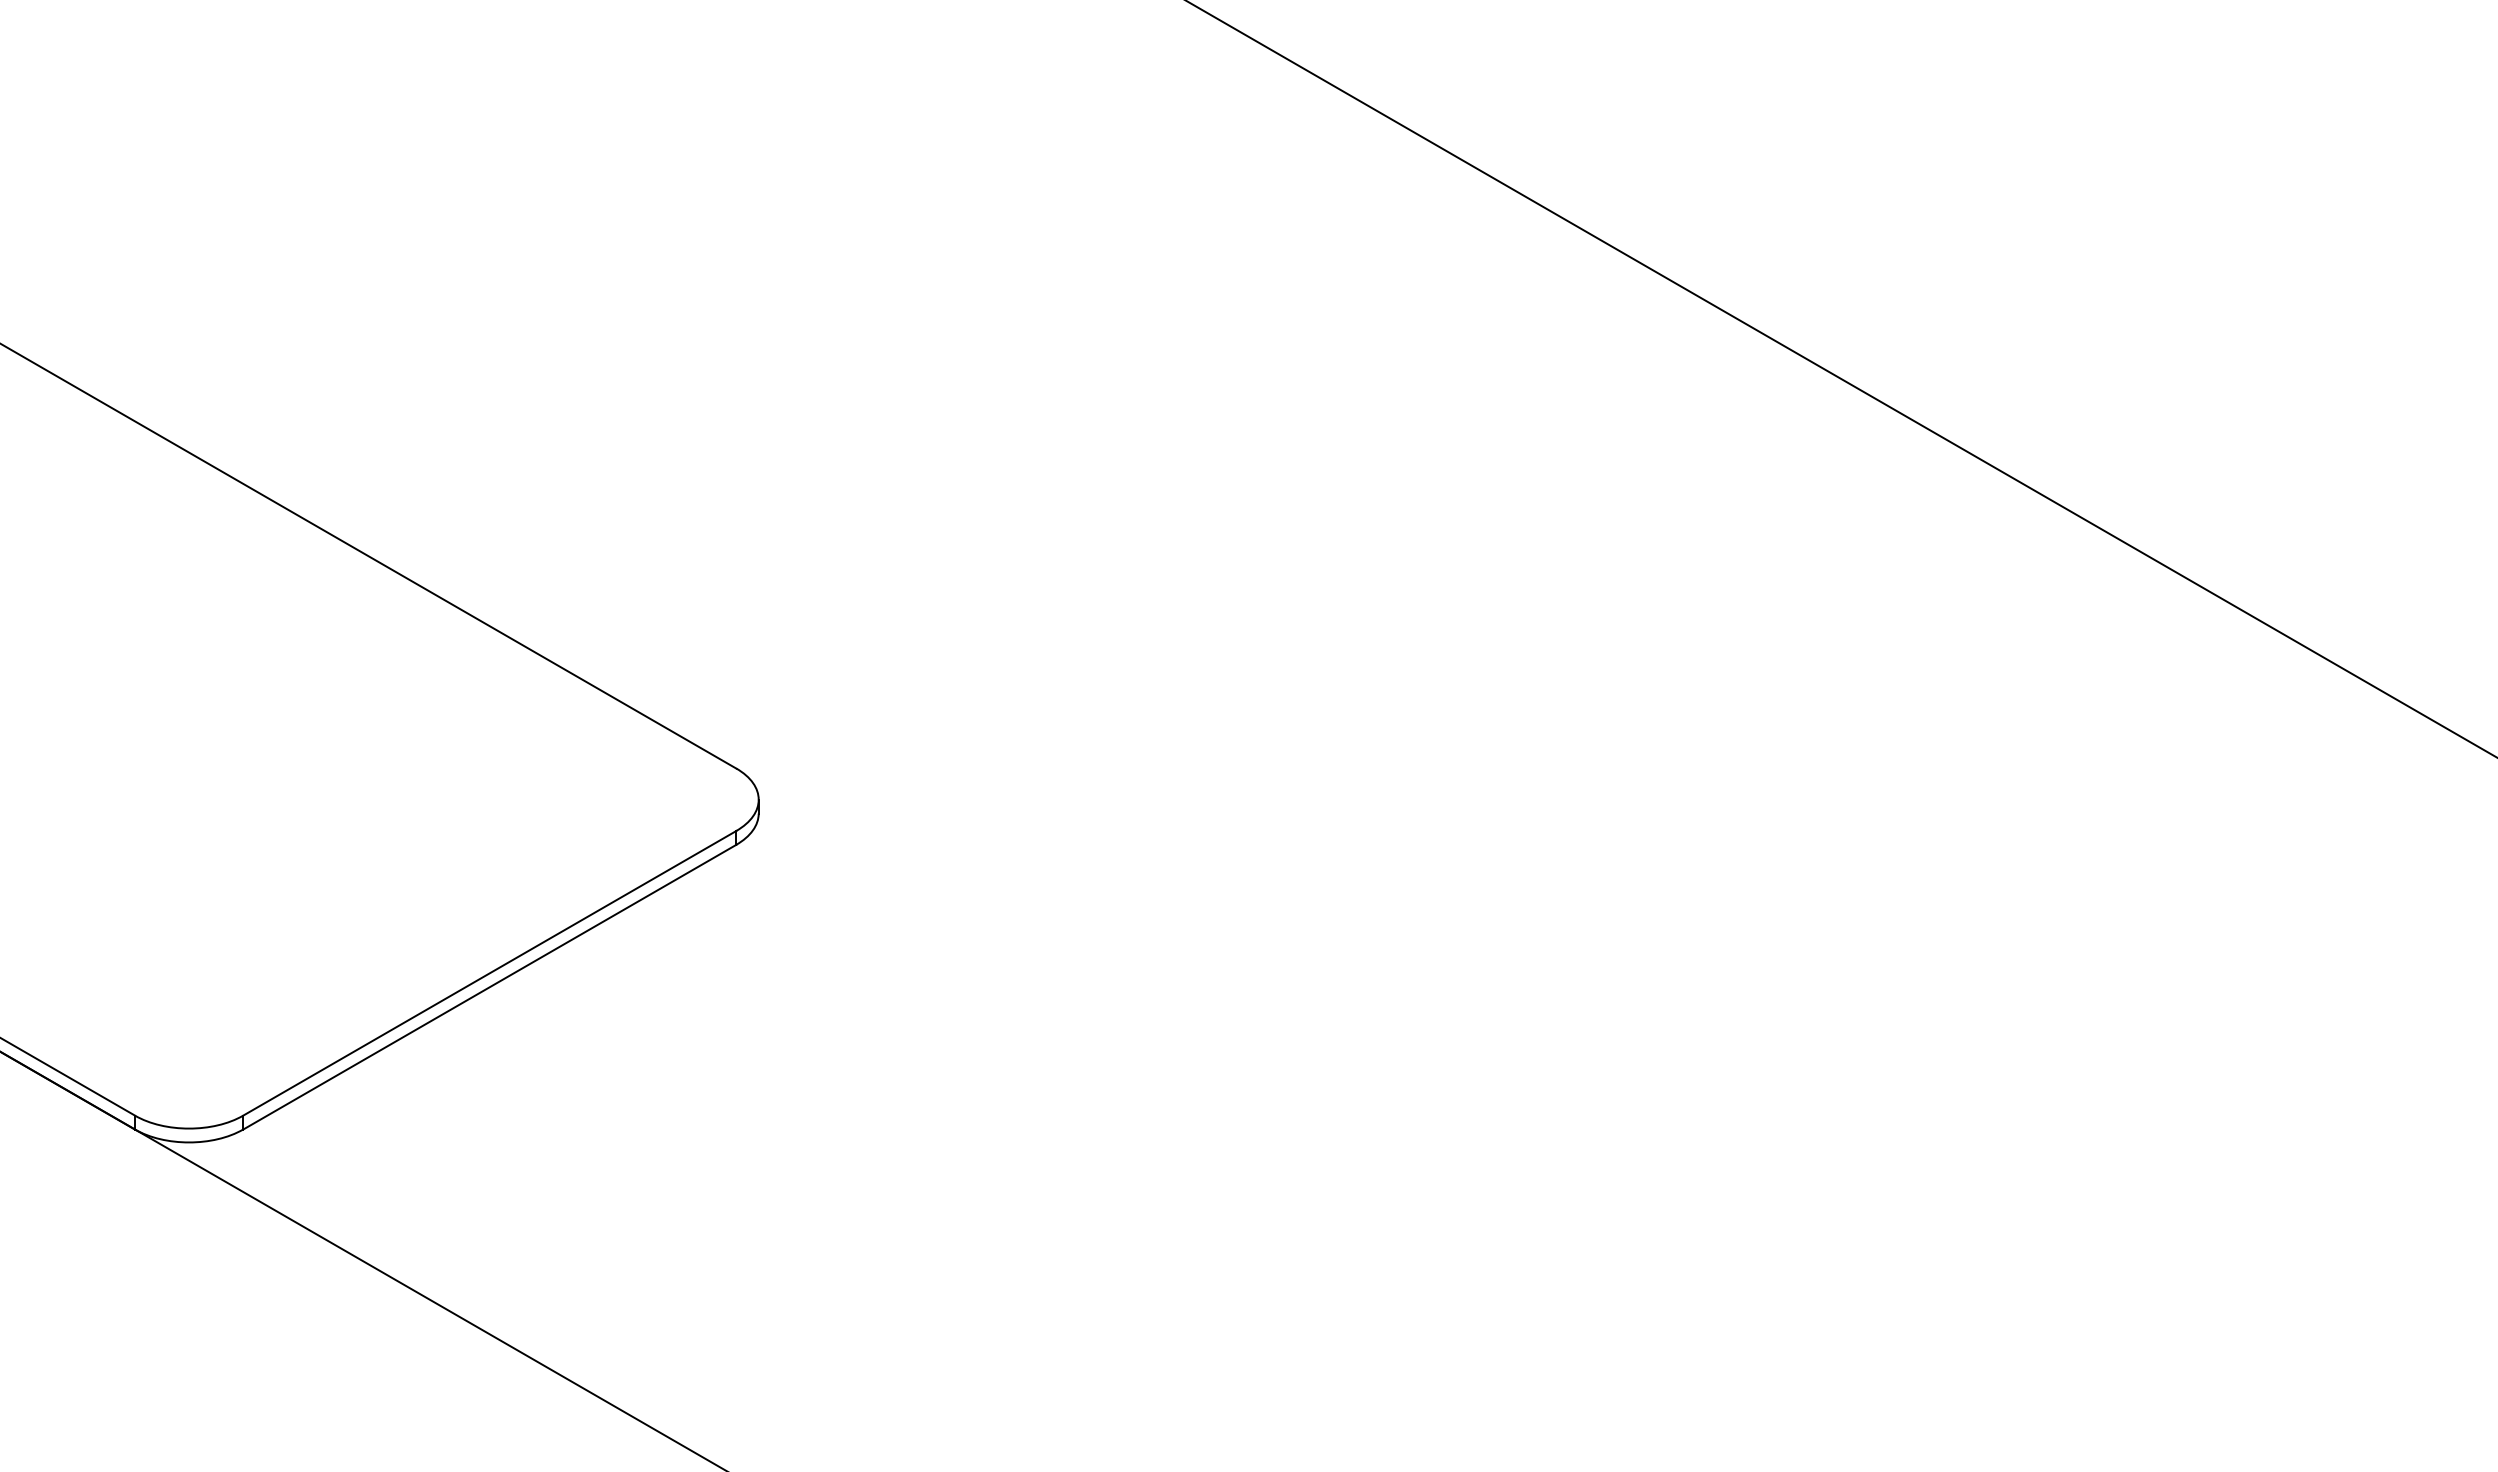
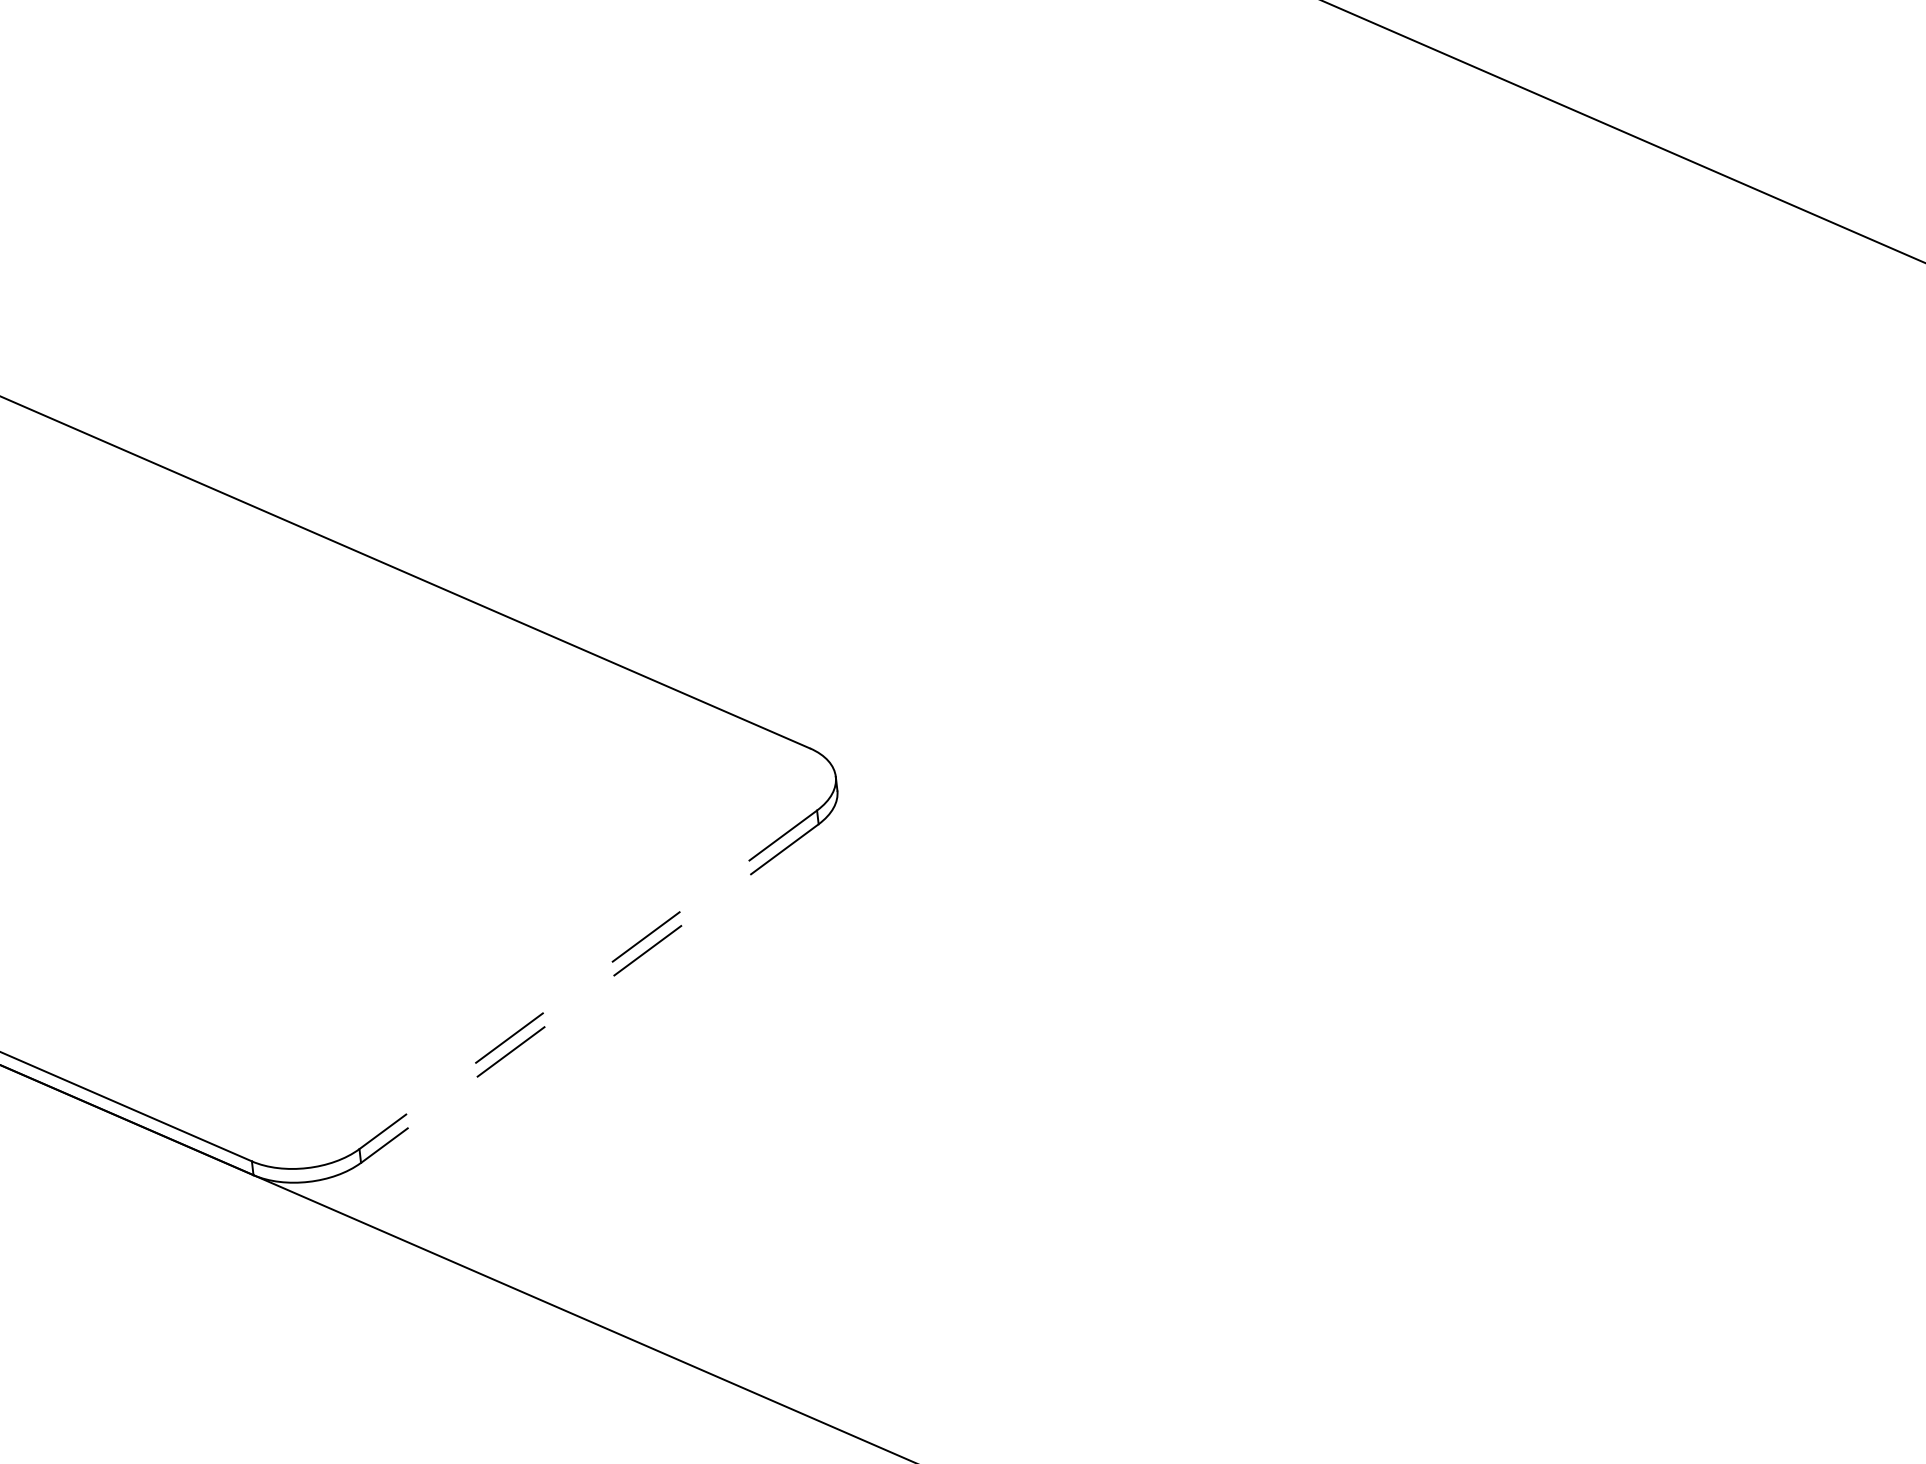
line: (489, 973) -> (588, 980), solid -> dashed
line: (489, 987) -> (589, 993), solid -> dashed

